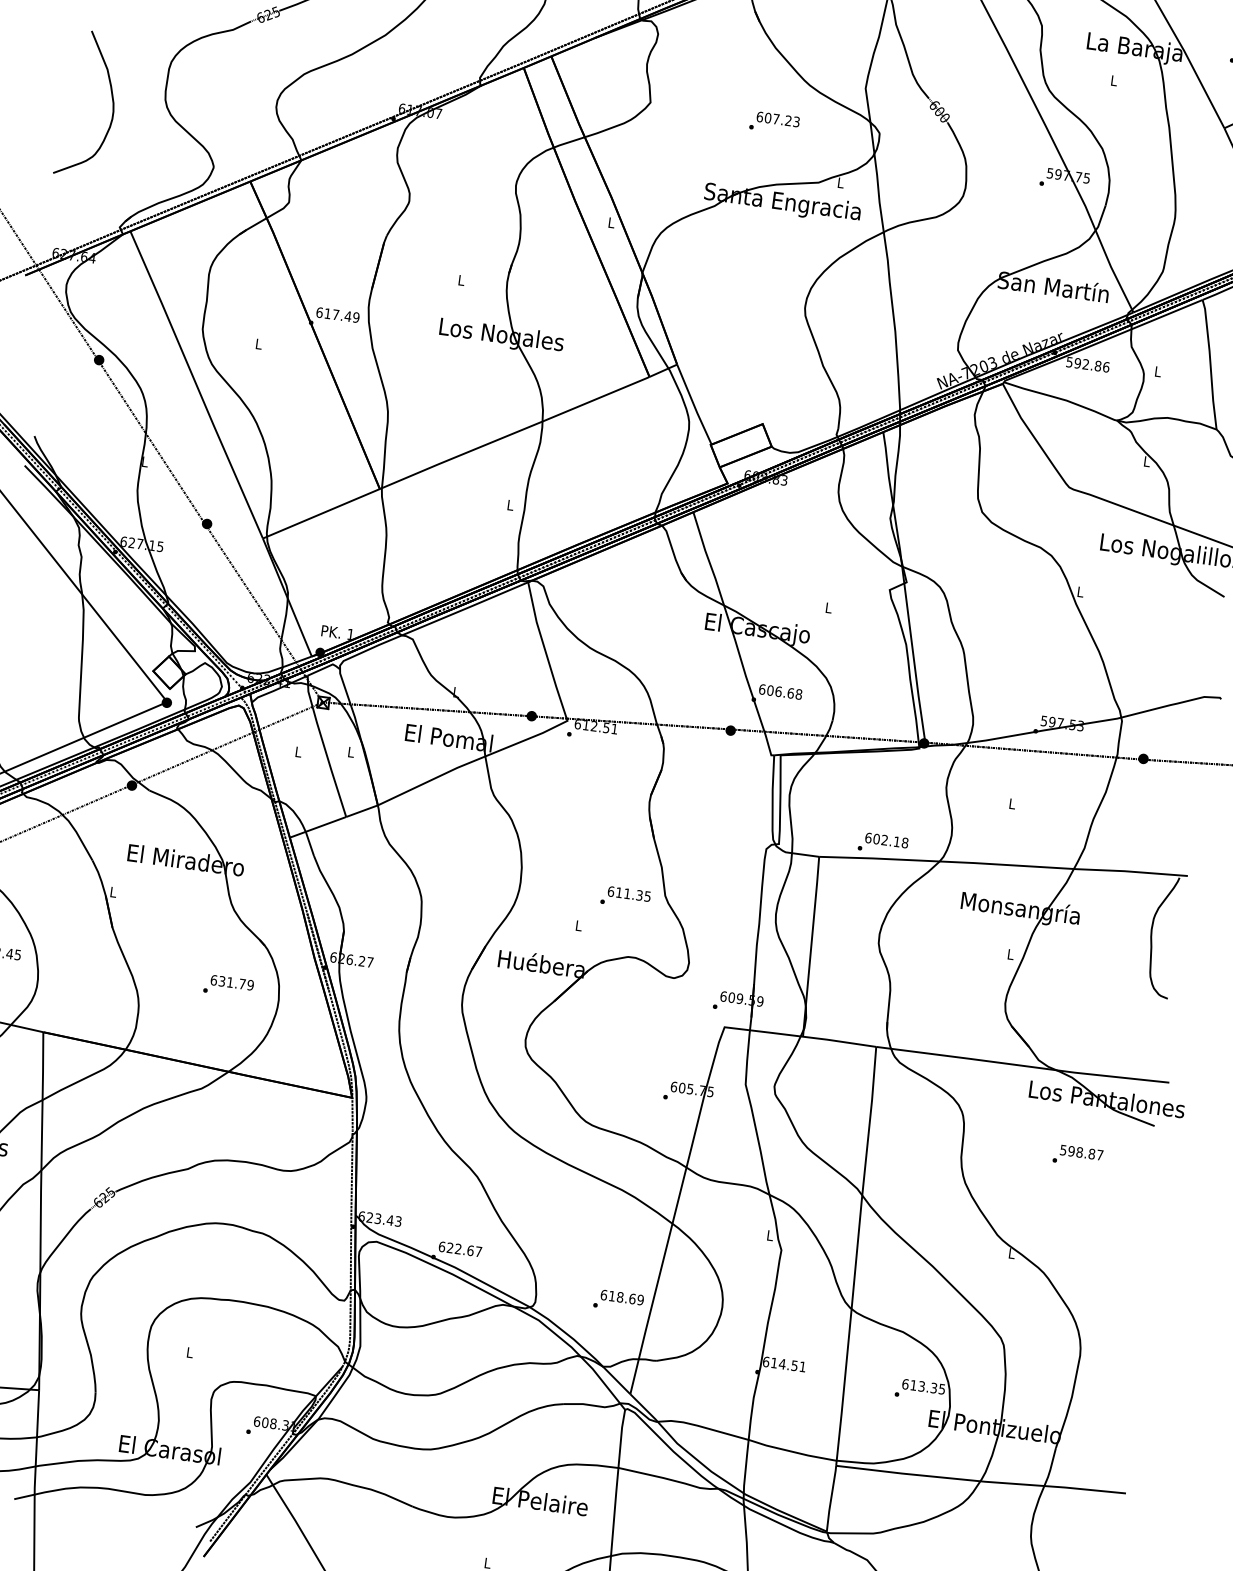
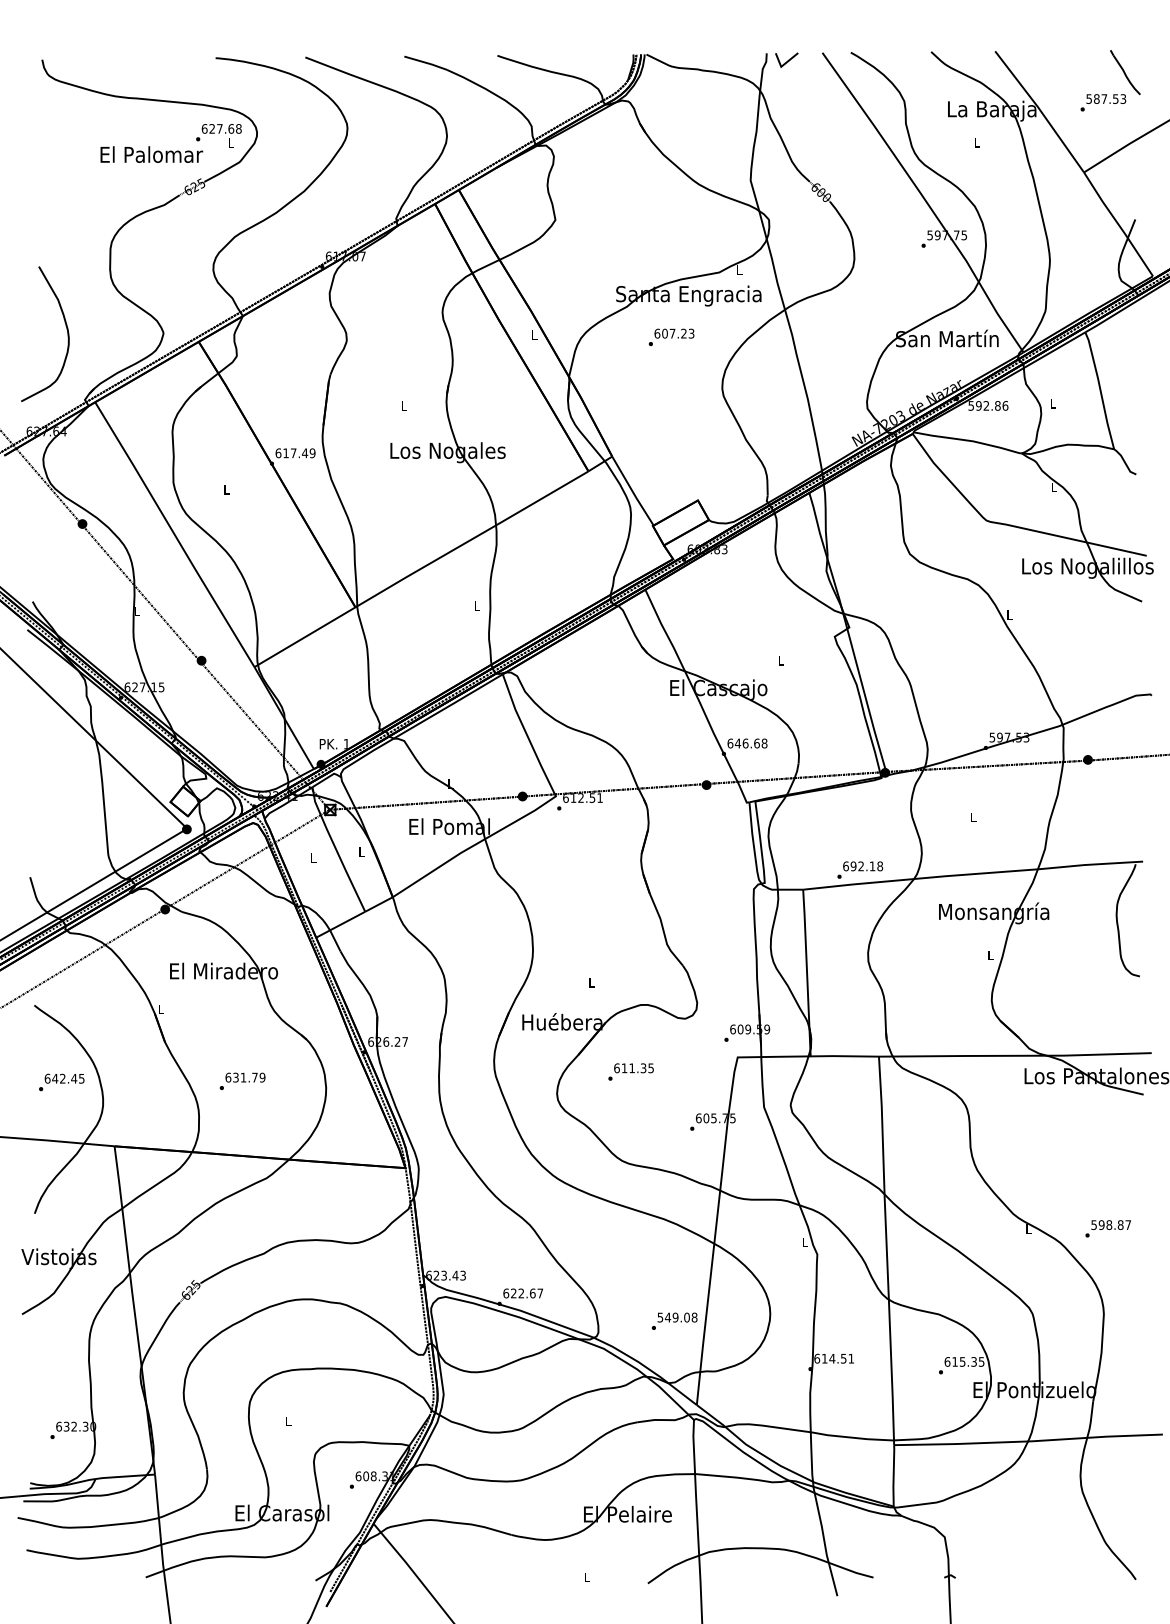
curve: (111, 99) -> (65, 326), moved
text: (774, 122) -> (671, 336), moved
text: (769, 690) -> (737, 743), 606.68 -> 646.68
text: (876, 839) -> (853, 866), 602.18 -> 692.18
text: (625, 897) -> (630, 1071), moved
text: (228, 985) -> (242, 1080), moved
text: (1077, 1155) -> (1107, 1228), moved
text: (622, 1297) -> (677, 1317), 618.69 -> 549.08
text: (921, 1386) -> (962, 1361), 613.35 -> 615.35

